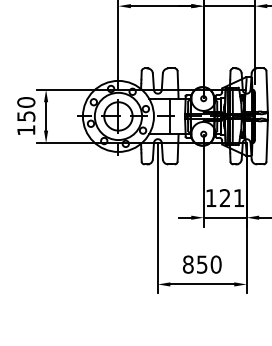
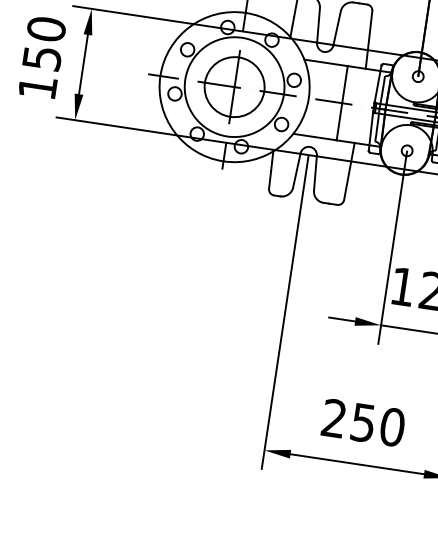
text: (188, 264) -> (334, 418), 850 -> 250

